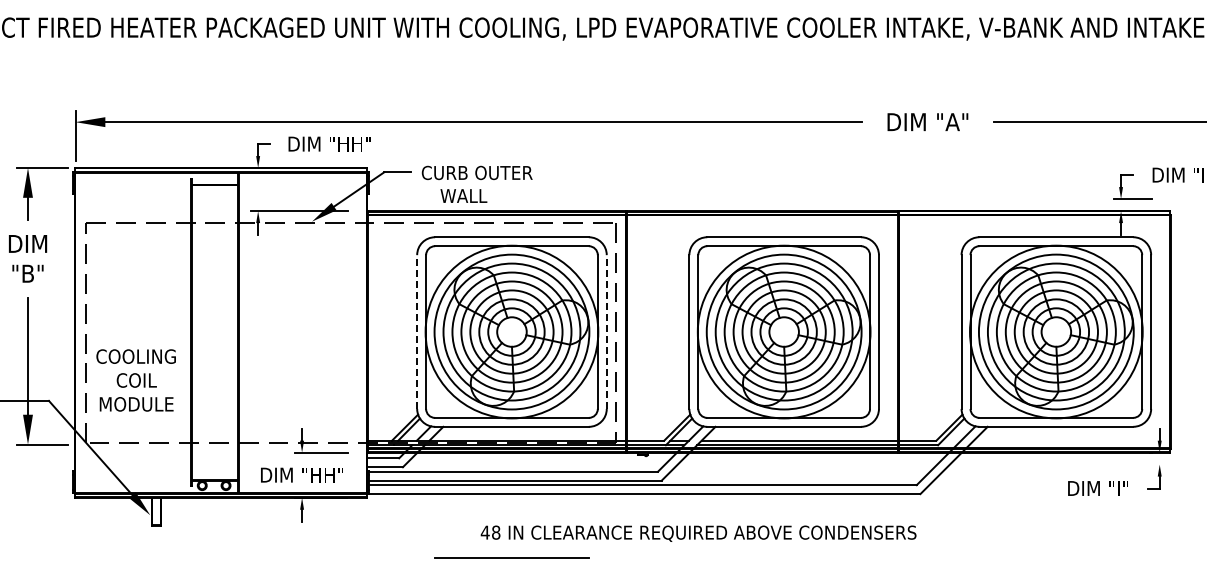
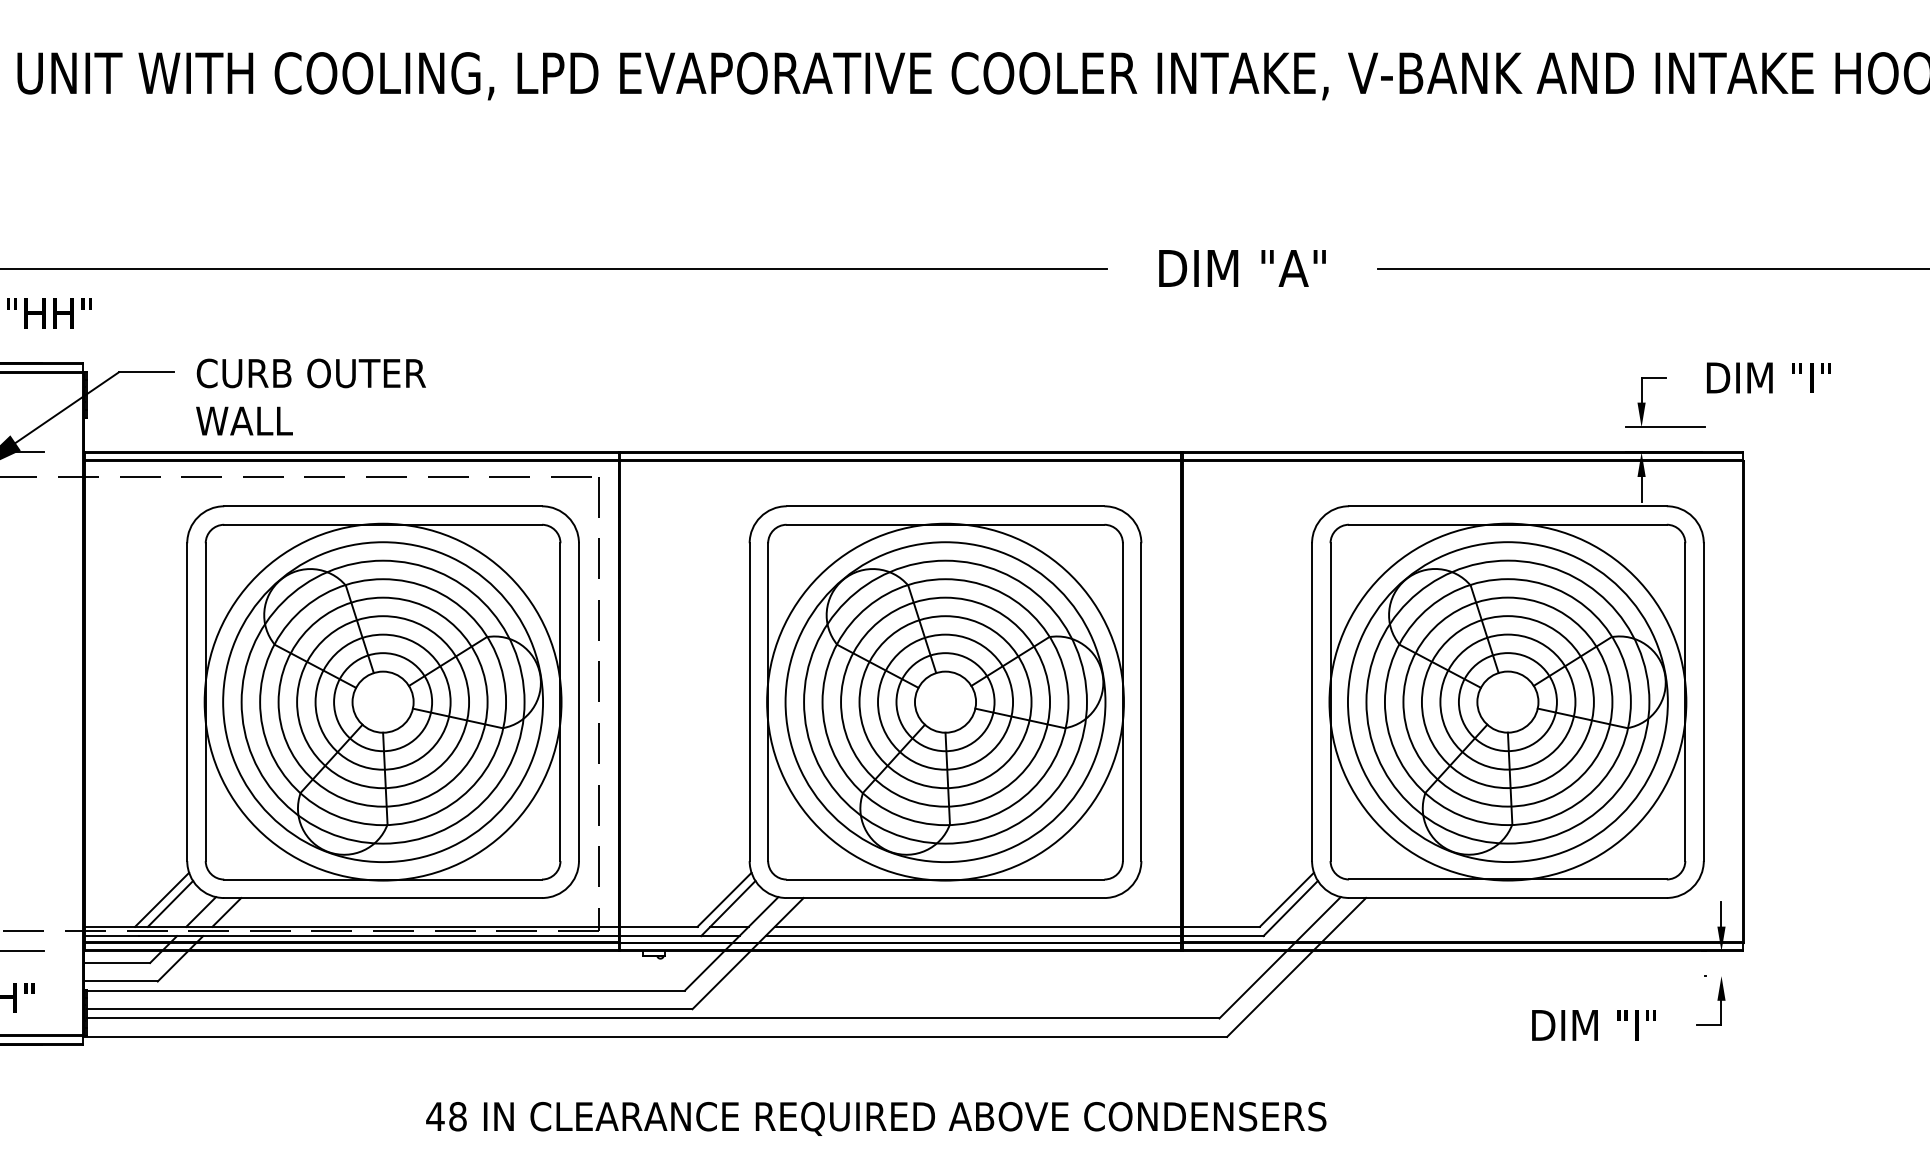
text: (463, 195) -> (243, 420), moved
line: (417, 332) -> (187, 703), dashed -> solid
line: (606, 332) -> (578, 703), dashed -> solid
text: (698, 533) -> (875, 1118), moved

